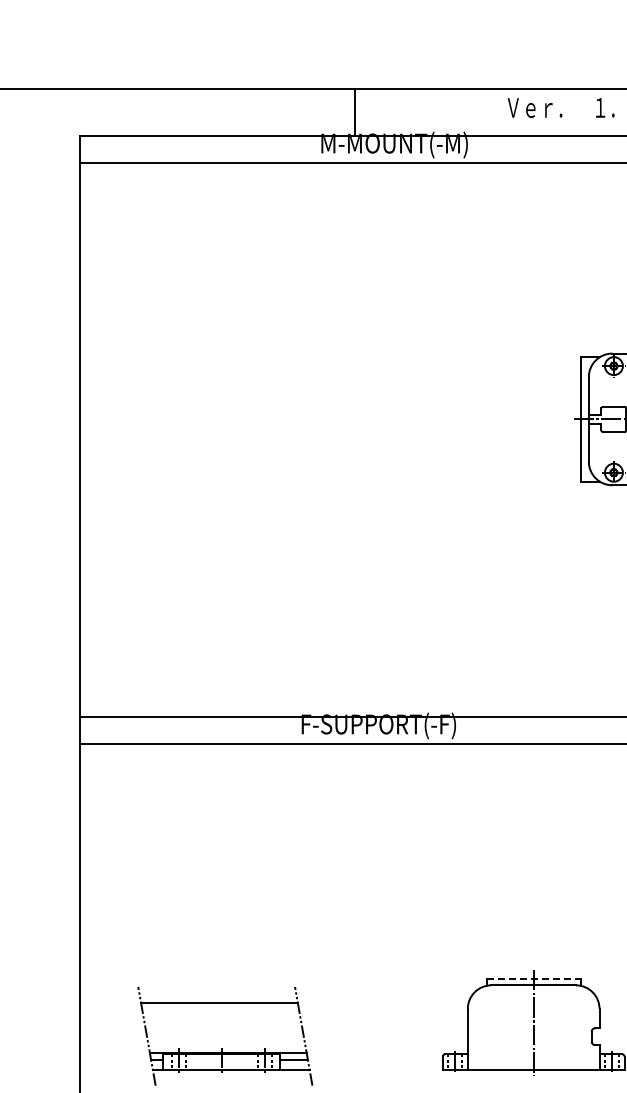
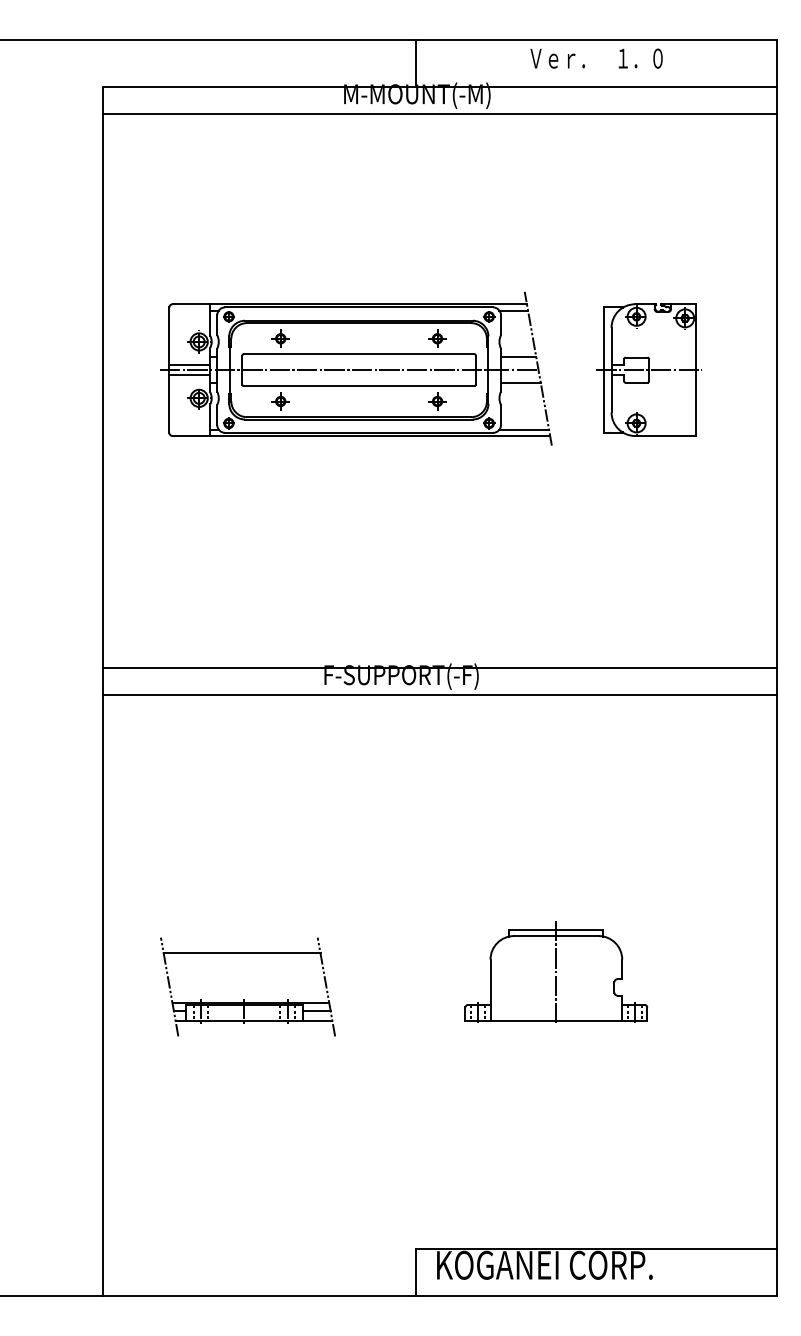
line: (354, 112) -> (416, 63), moved
part: (333, 417) -> (356, 368), added
line: (533, 978) -> (556, 929), dashed -> solid

